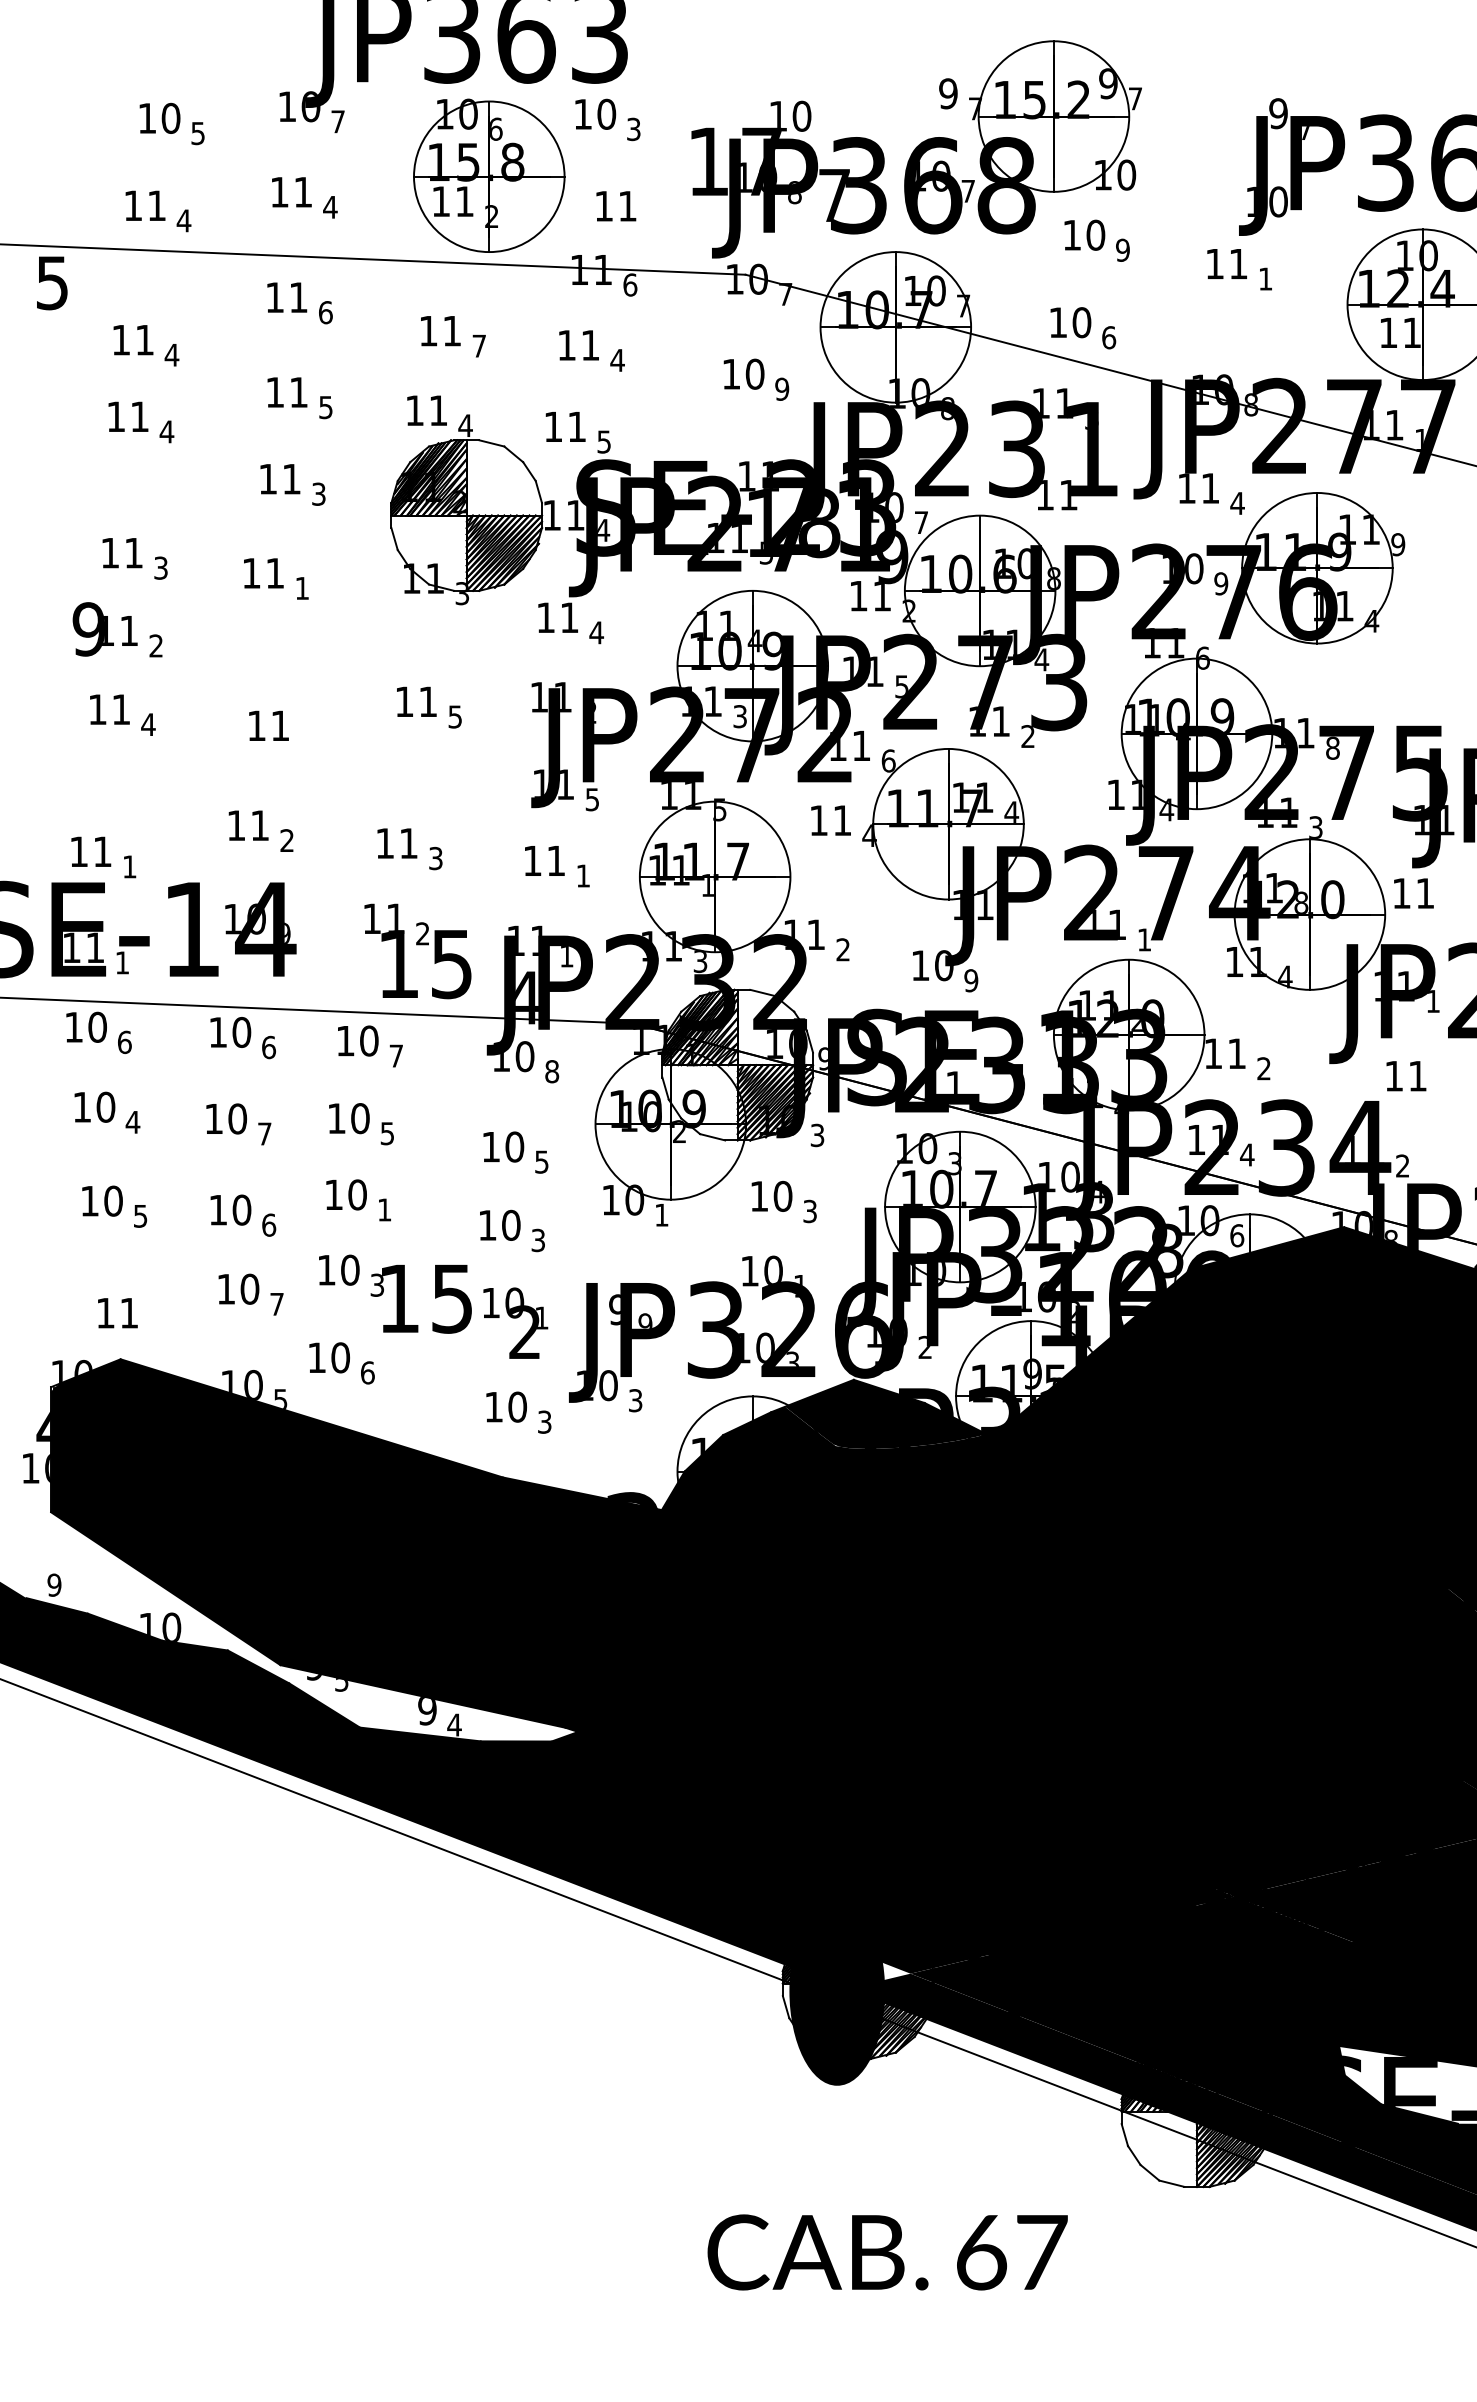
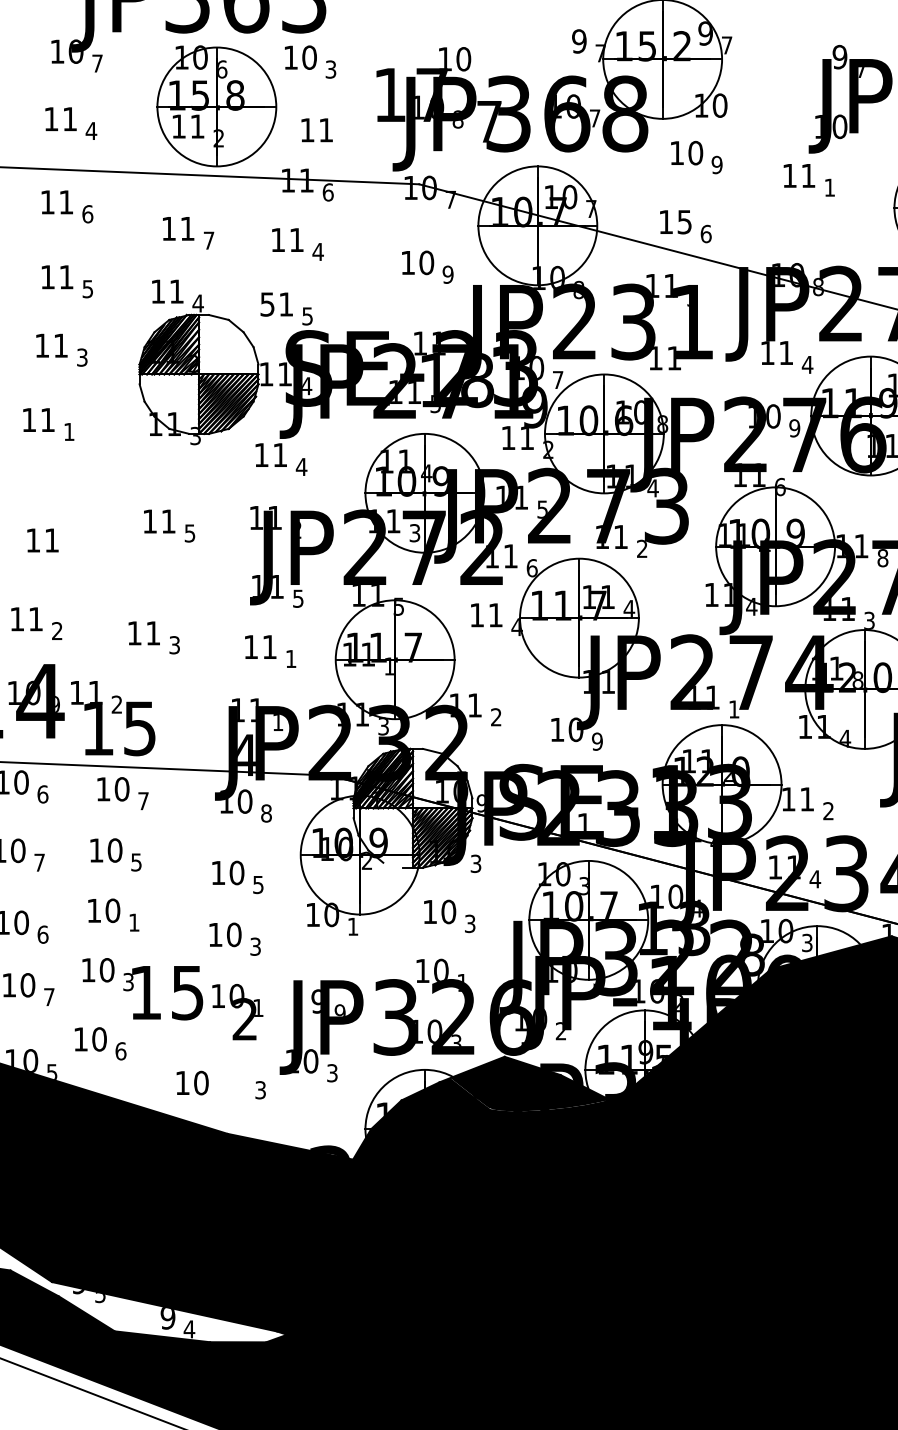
text: (1081, 322) -> (684, 222), 10 -> 15
text: (553, 427) -> (267, 304), 11 -> 51
text: (417, 951) -> (112, 718), moved
line: (712, 1137) -> (393, 865), removed
text: (1237, 1235) -> (807, 942), 6 -> 3
text: (506, 1406) -> (192, 1082), moved

